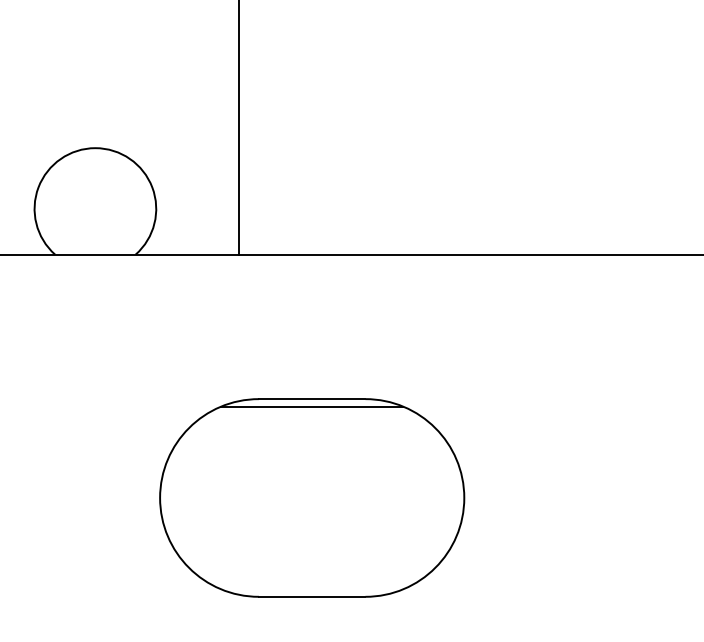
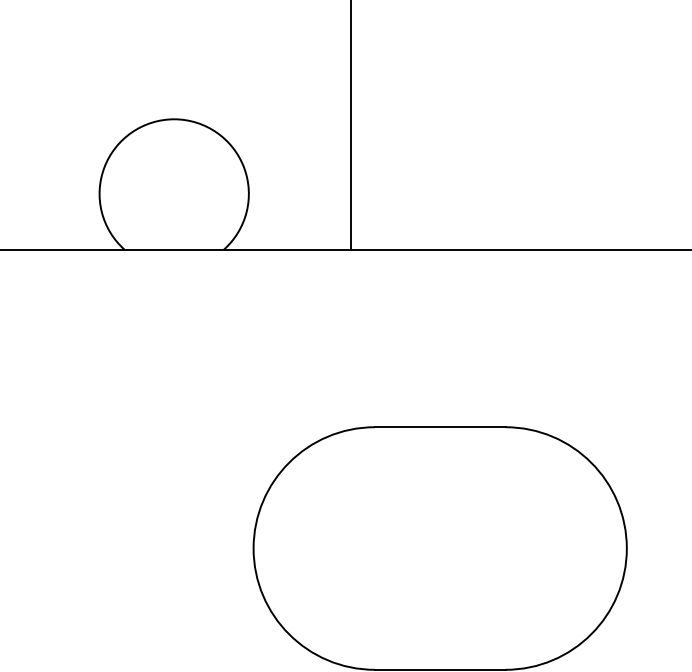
line: (311, 406) -> (439, 436), removed

